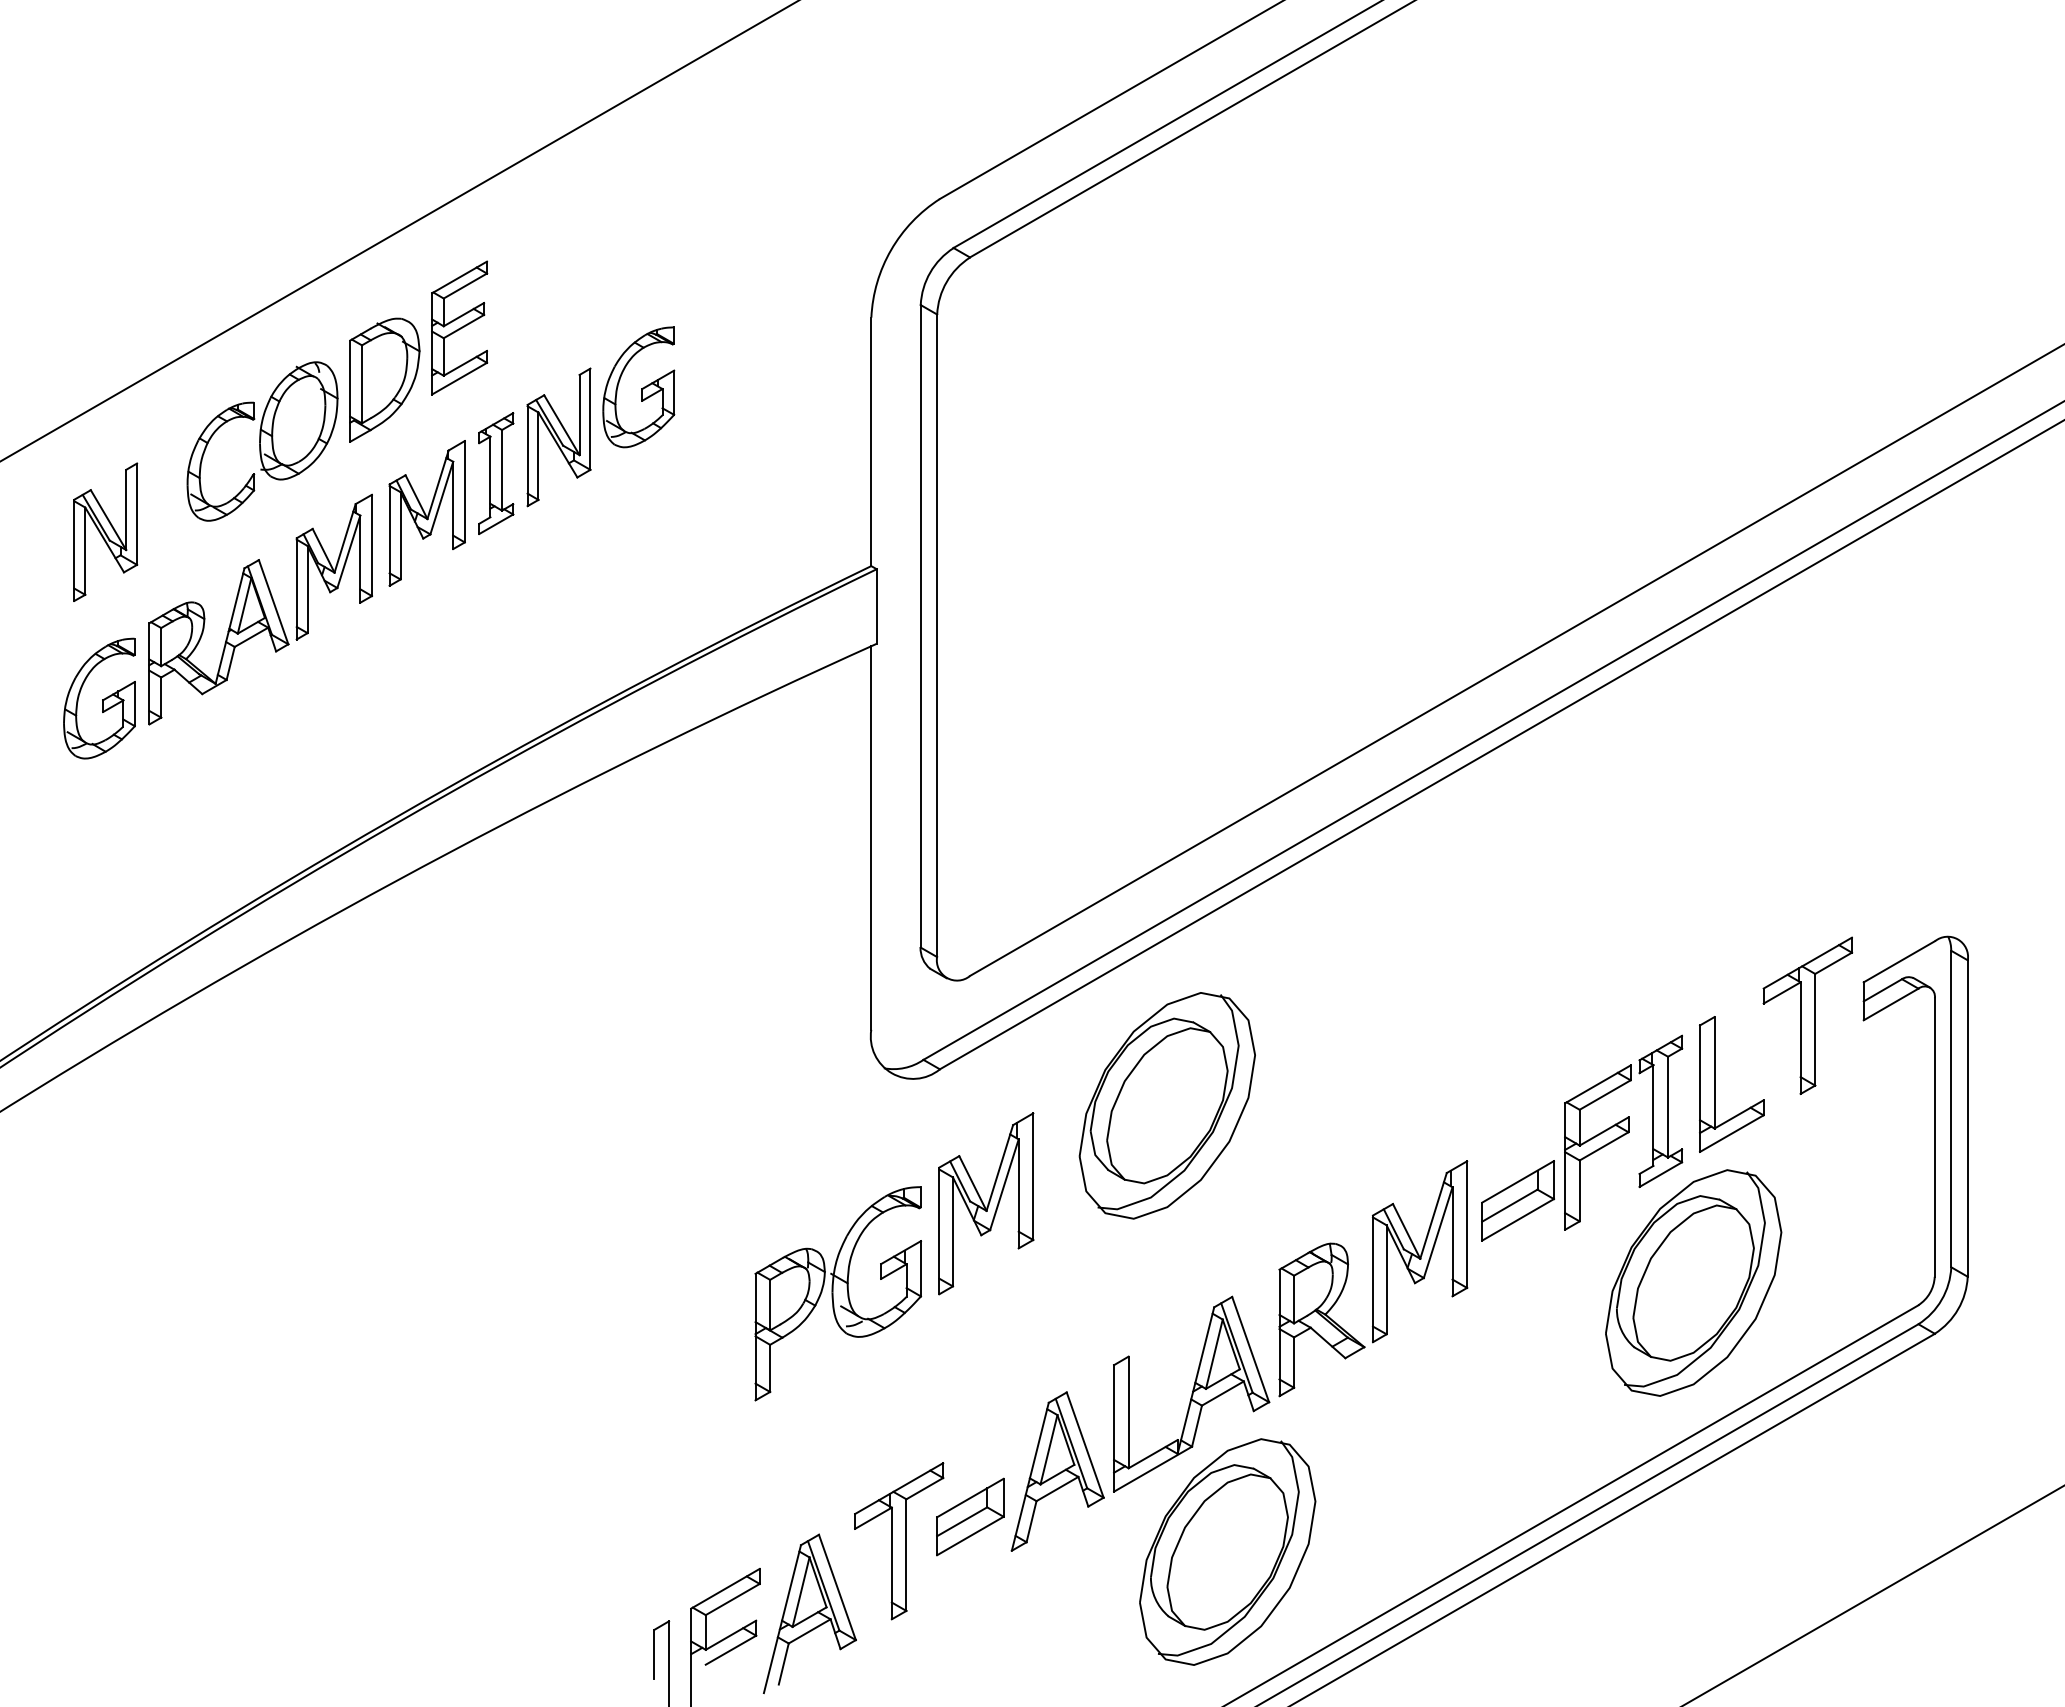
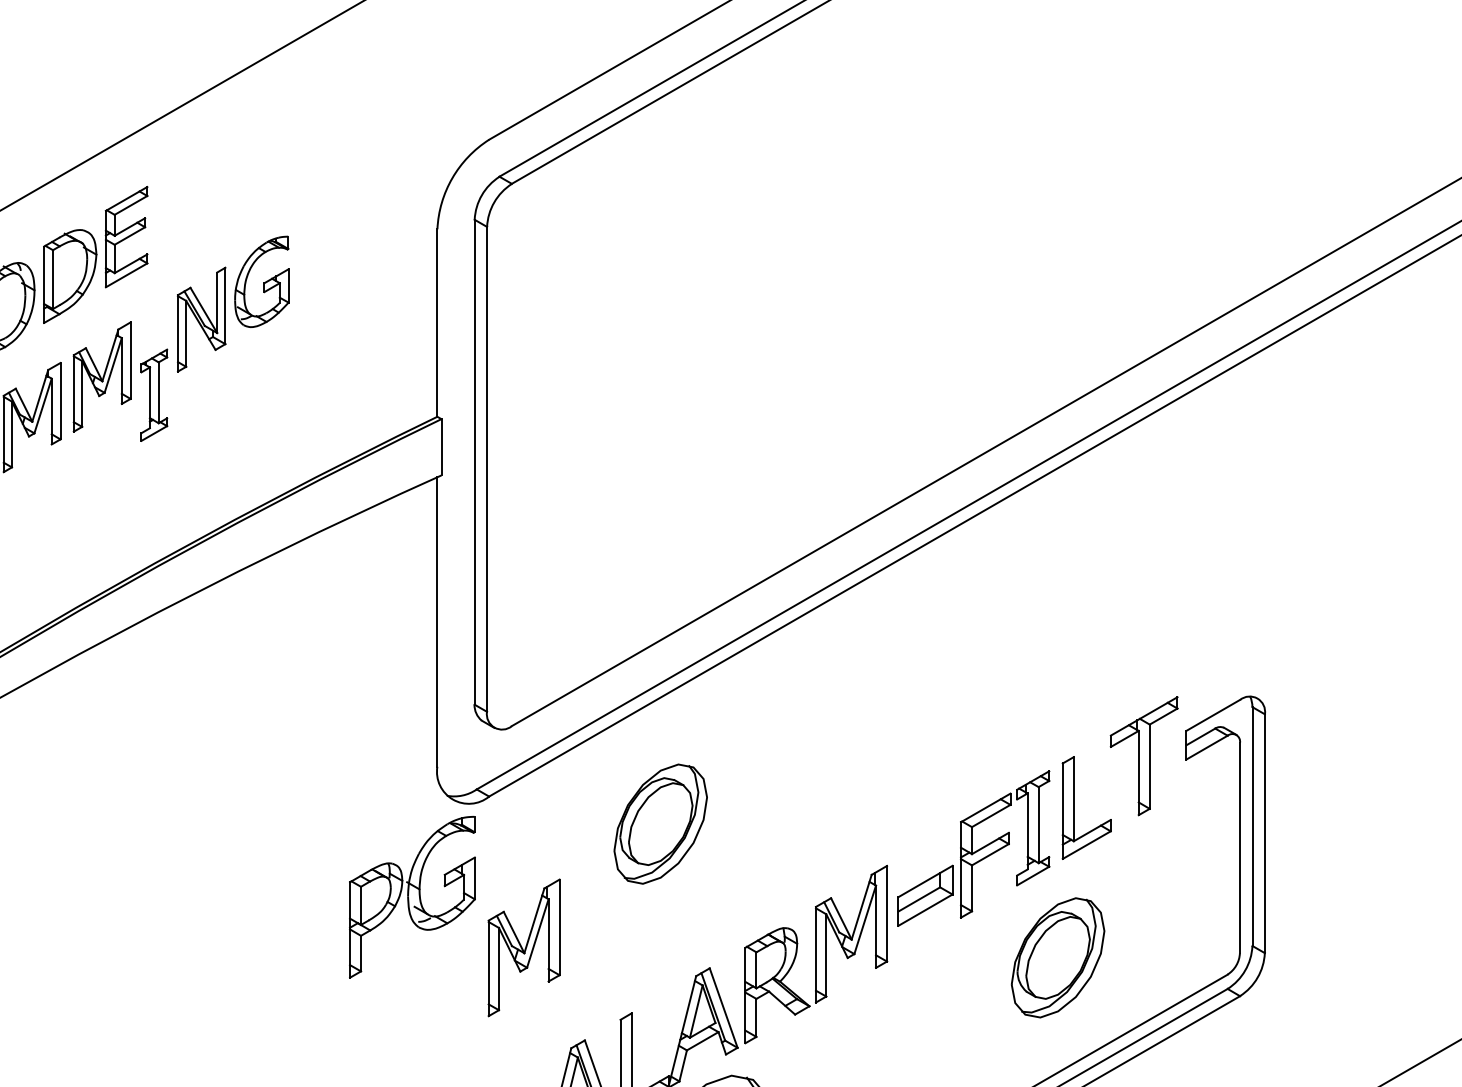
part: (496, 473) -> (154, 395), moved
part: (1166, 1105) -> (660, 823), size x0.7
part: (986, 1203) -> (524, 947), moved
part: (1693, 1282) -> (1057, 957), size x0.7
part: (837, 1293) -> (411, 897), moved

